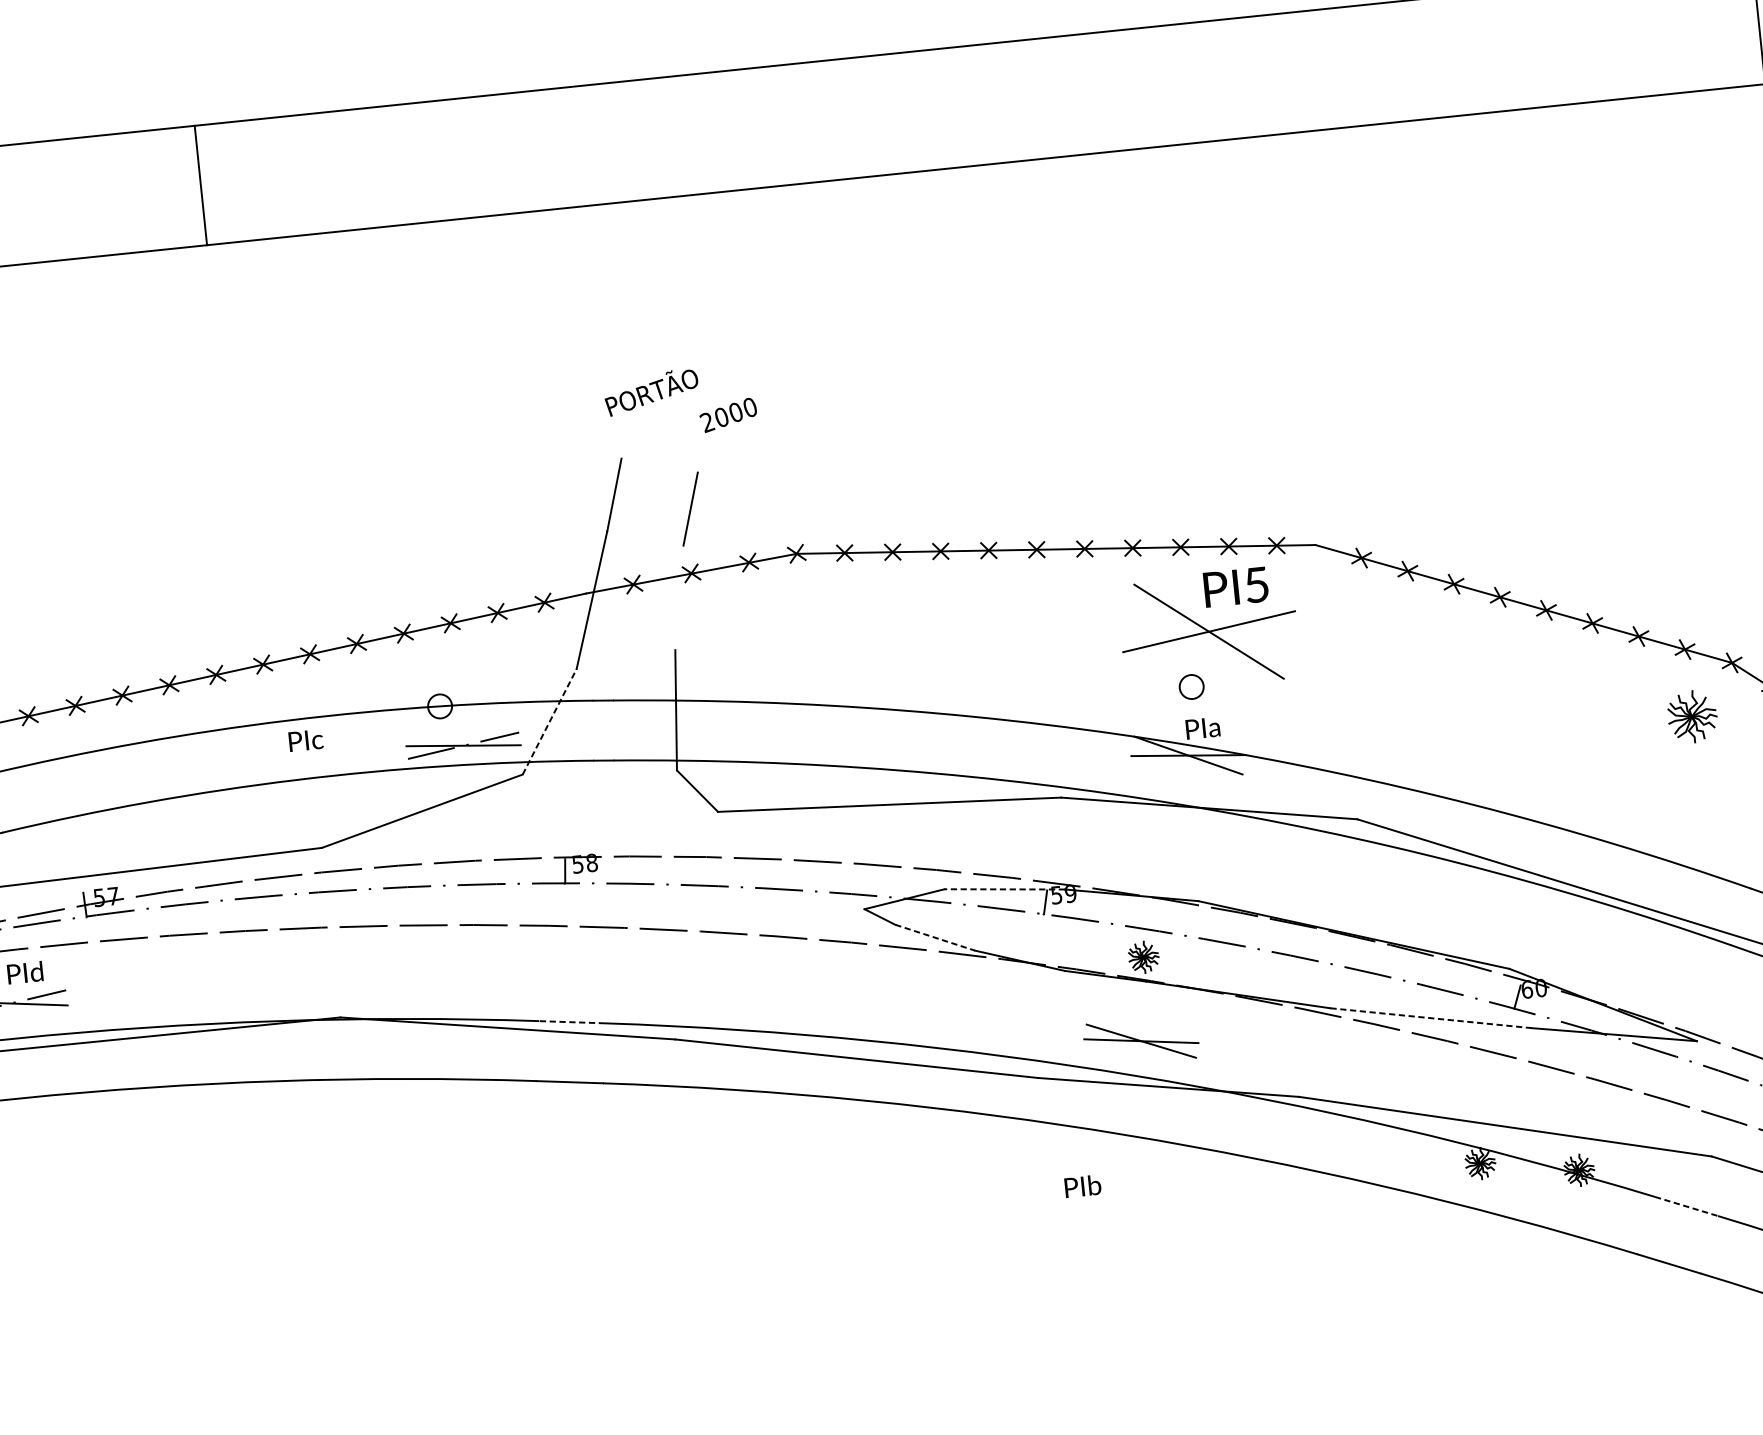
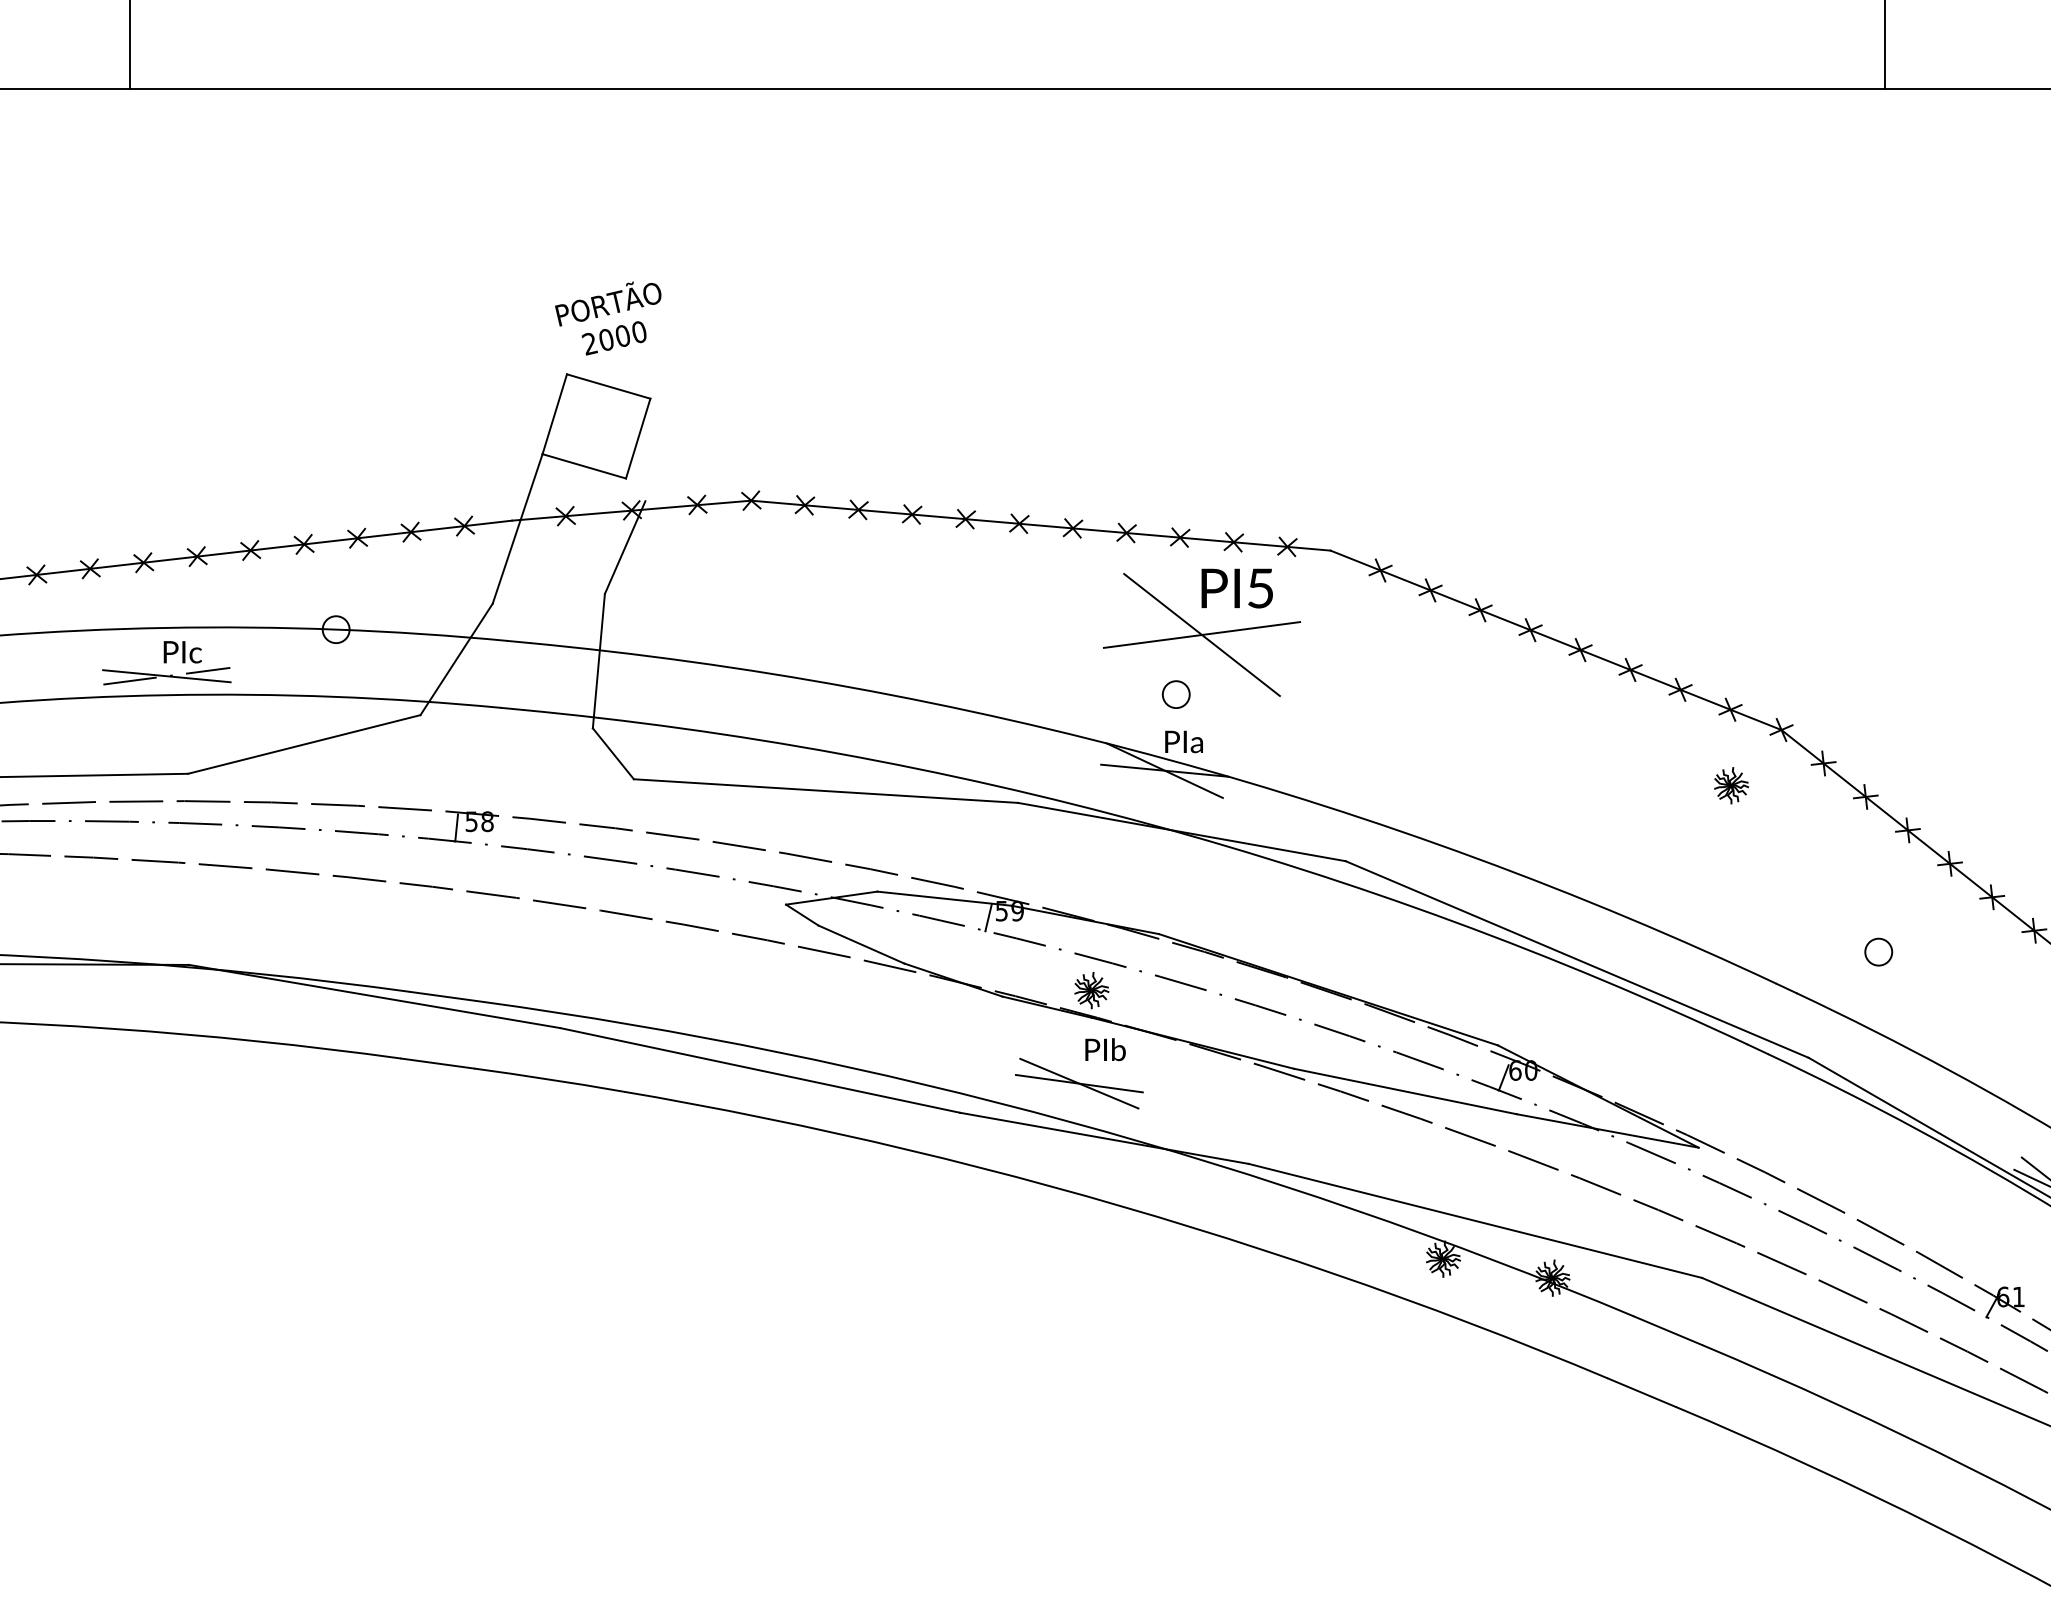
text: (727, 415) -> (613, 338), moved
line: (659, 465) -> (608, 386), added
line: (645, 538) -> (584, 466), added
line: (688, 607) -> (624, 547), added
part: (1692, 716) -> (1731, 785), size x0.62
line: (549, 721) -> (456, 659), dashed -> solid
part: (463, 746) -> (166, 676), moved
line: (1004, 889) -> (944, 898), dashed -> solid
line: (935, 937) -> (861, 944), dashed -> solid
line: (1431, 1018) -> (1405, 1091), dashed -> solid
line: (571, 1021) -> (446, 996), dashed -> solid
text: (1082, 1186) -> (1105, 1049), moved
line: (1686, 1206) -> (1667, 1330), dashed -> solid

